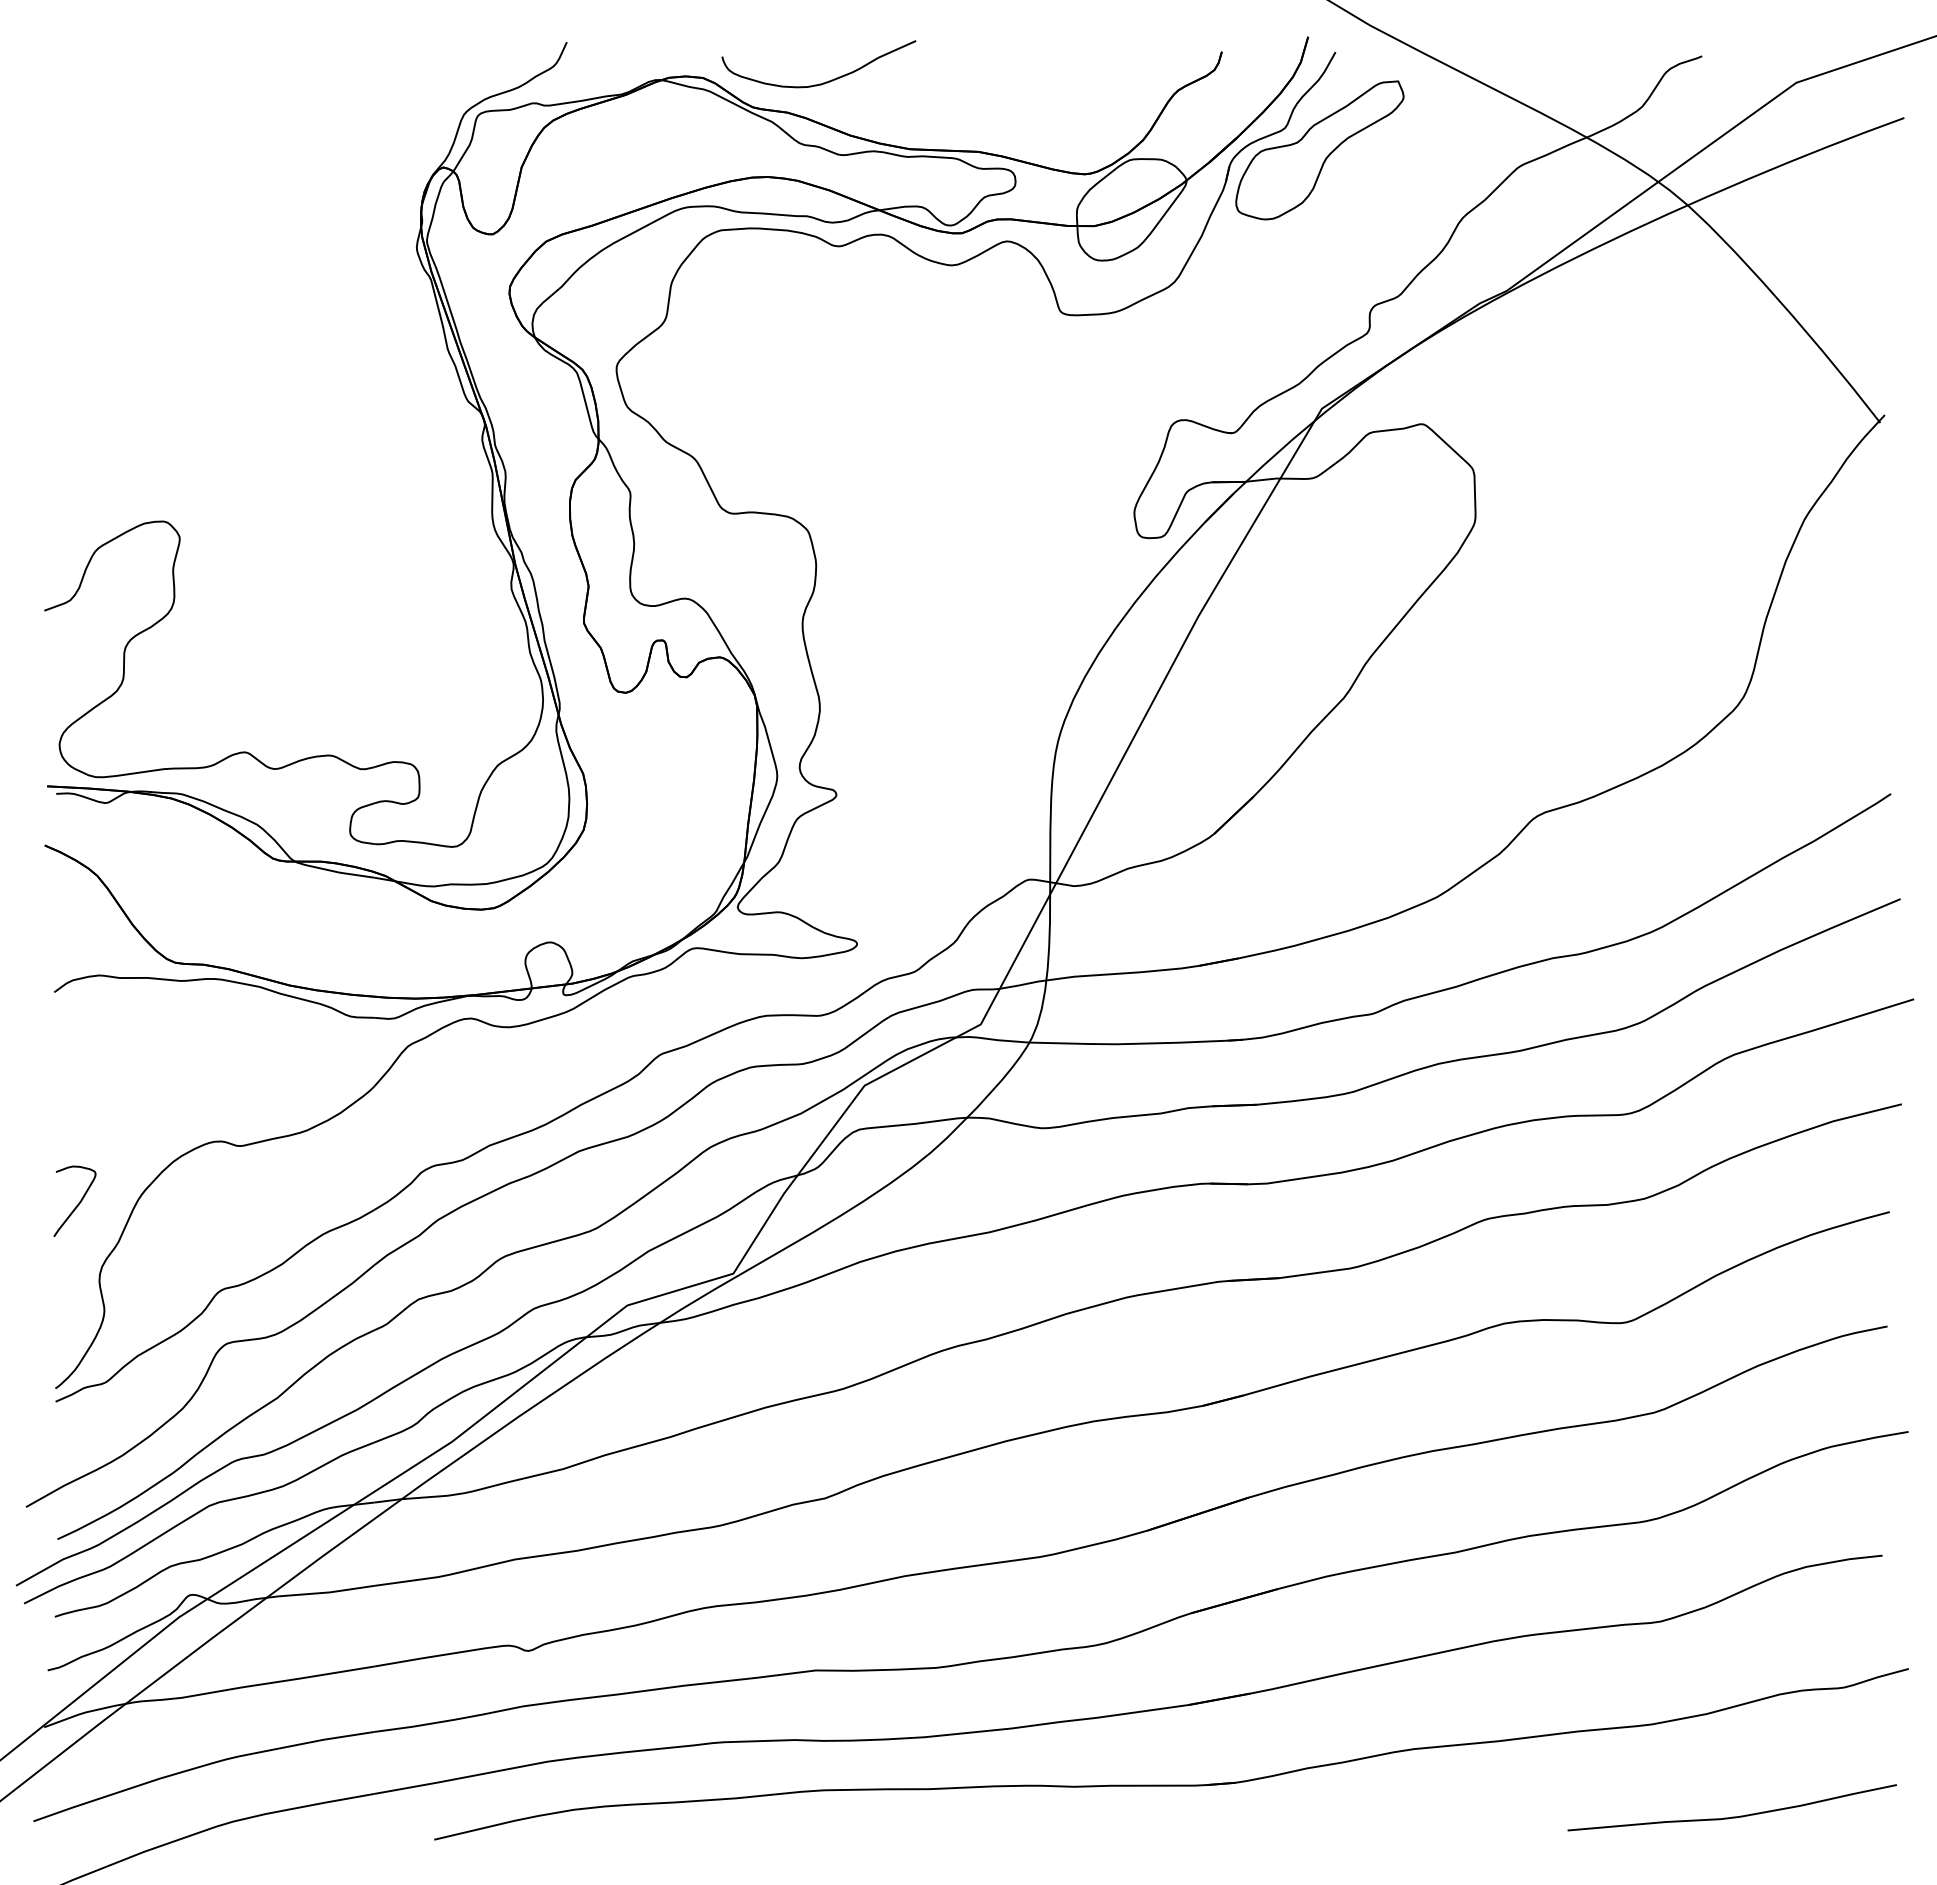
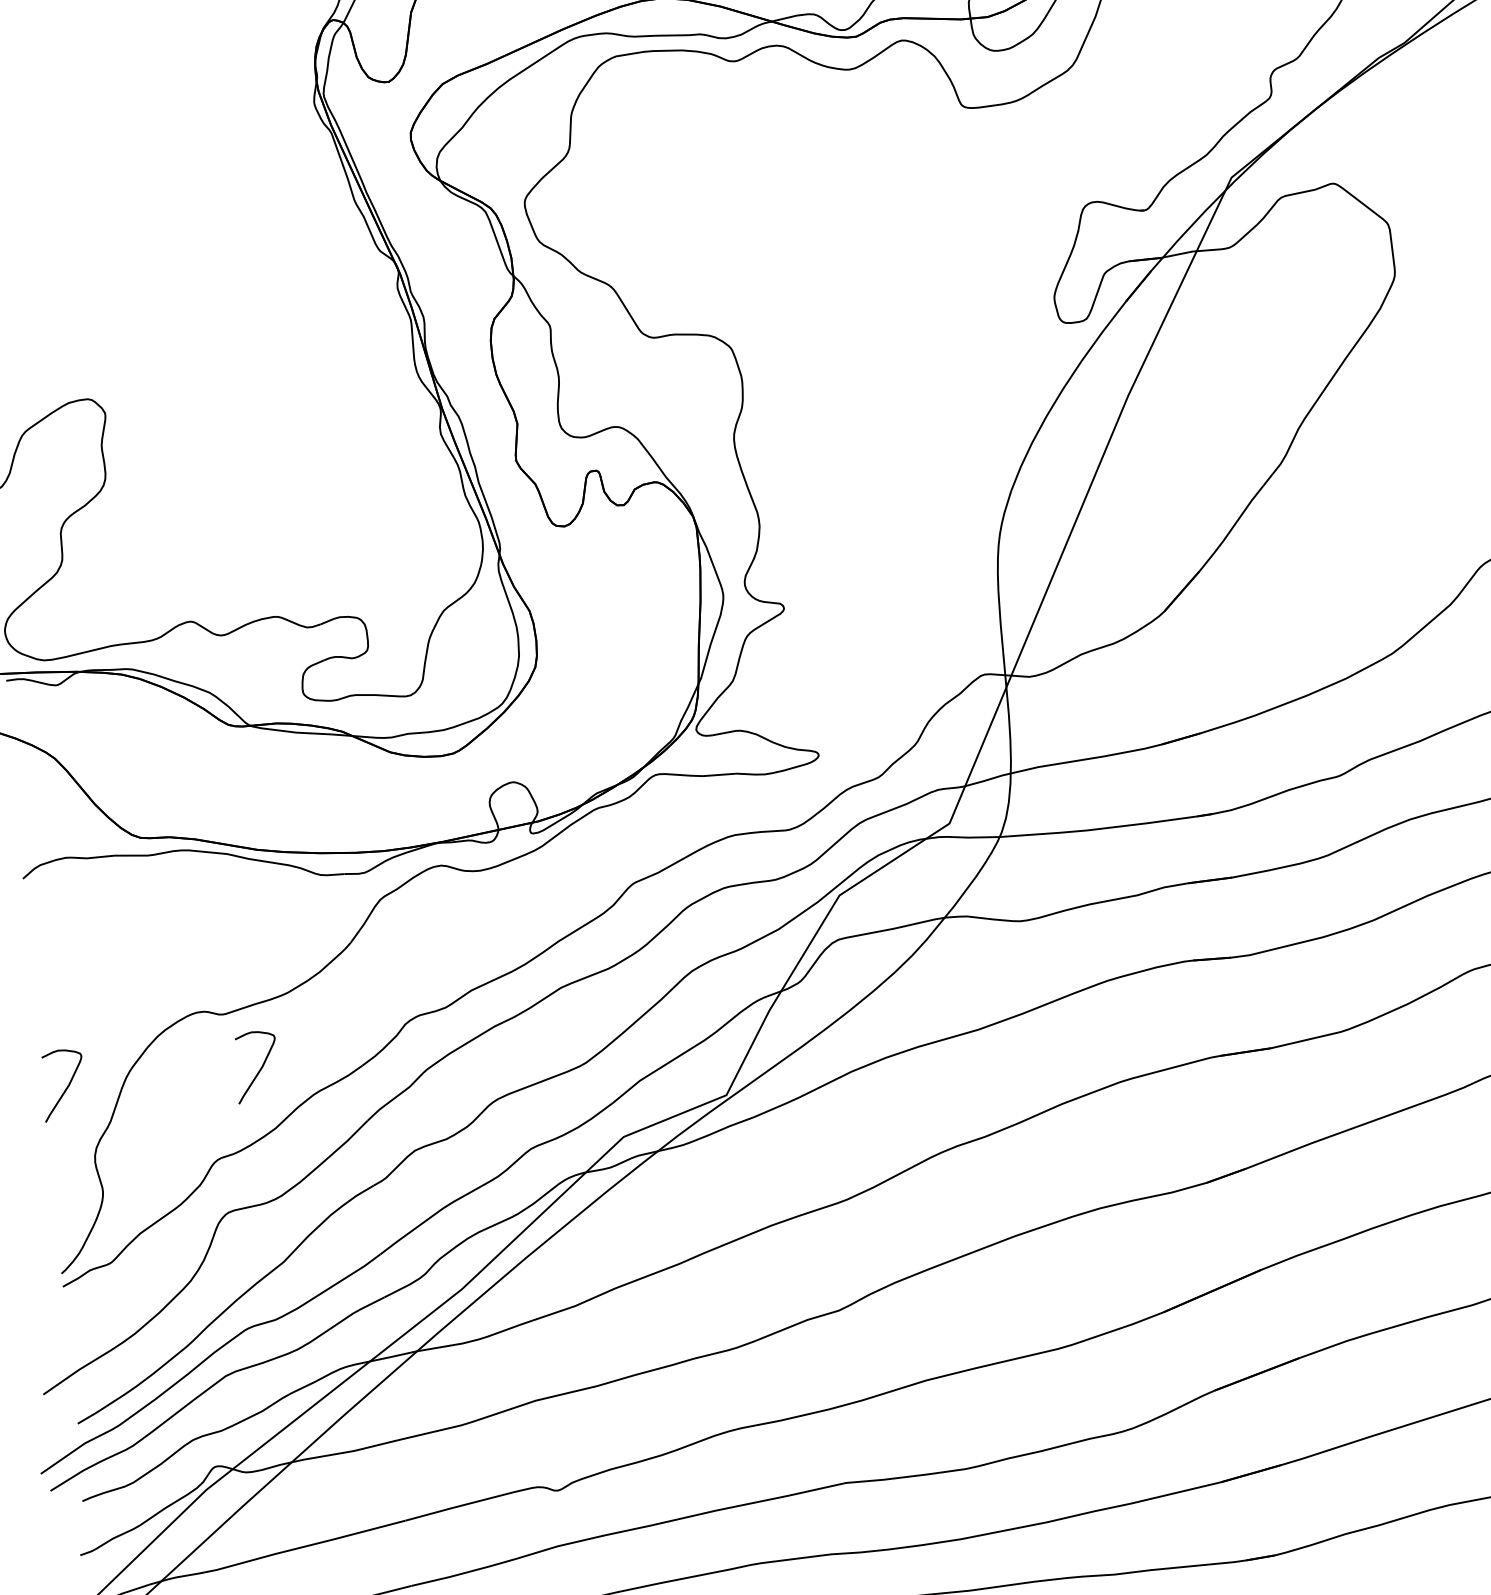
curve: (272, 1202) -> (260, 1067), added

